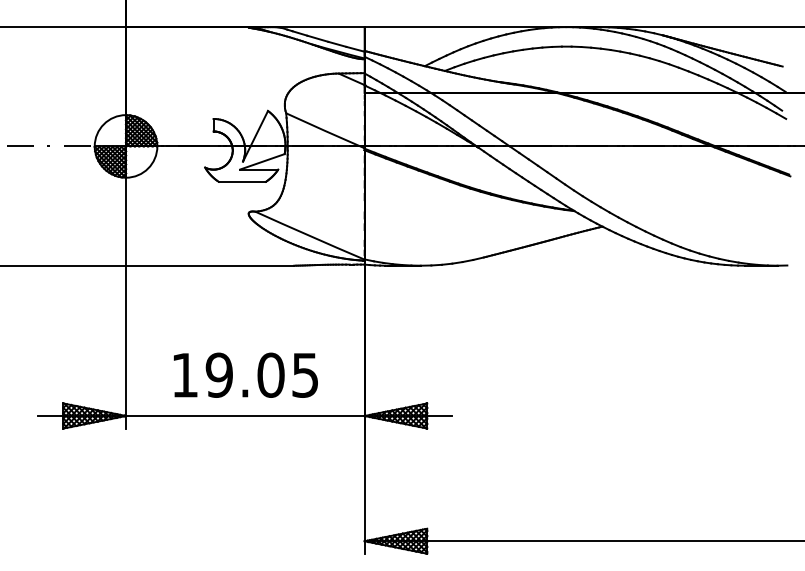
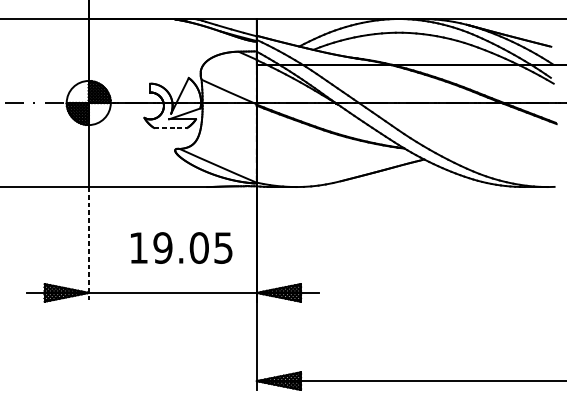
line: (242, 181) -> (170, 127), solid -> dashed
line: (126, 347) -> (89, 244), solid -> dashed
text: (245, 374) -> (181, 247), moved

